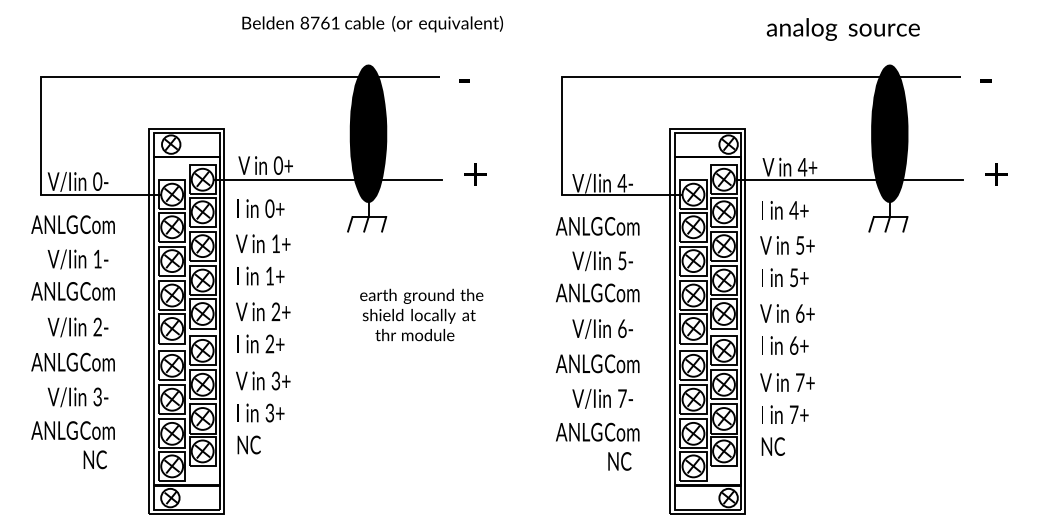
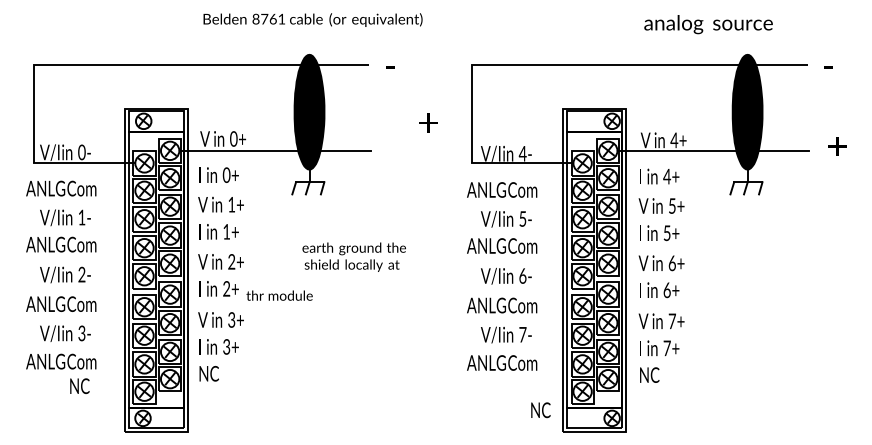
text: (475, 174) -> (428, 122), moved
text: (414, 335) -> (279, 296), moved
text: (619, 461) -> (540, 410), moved

